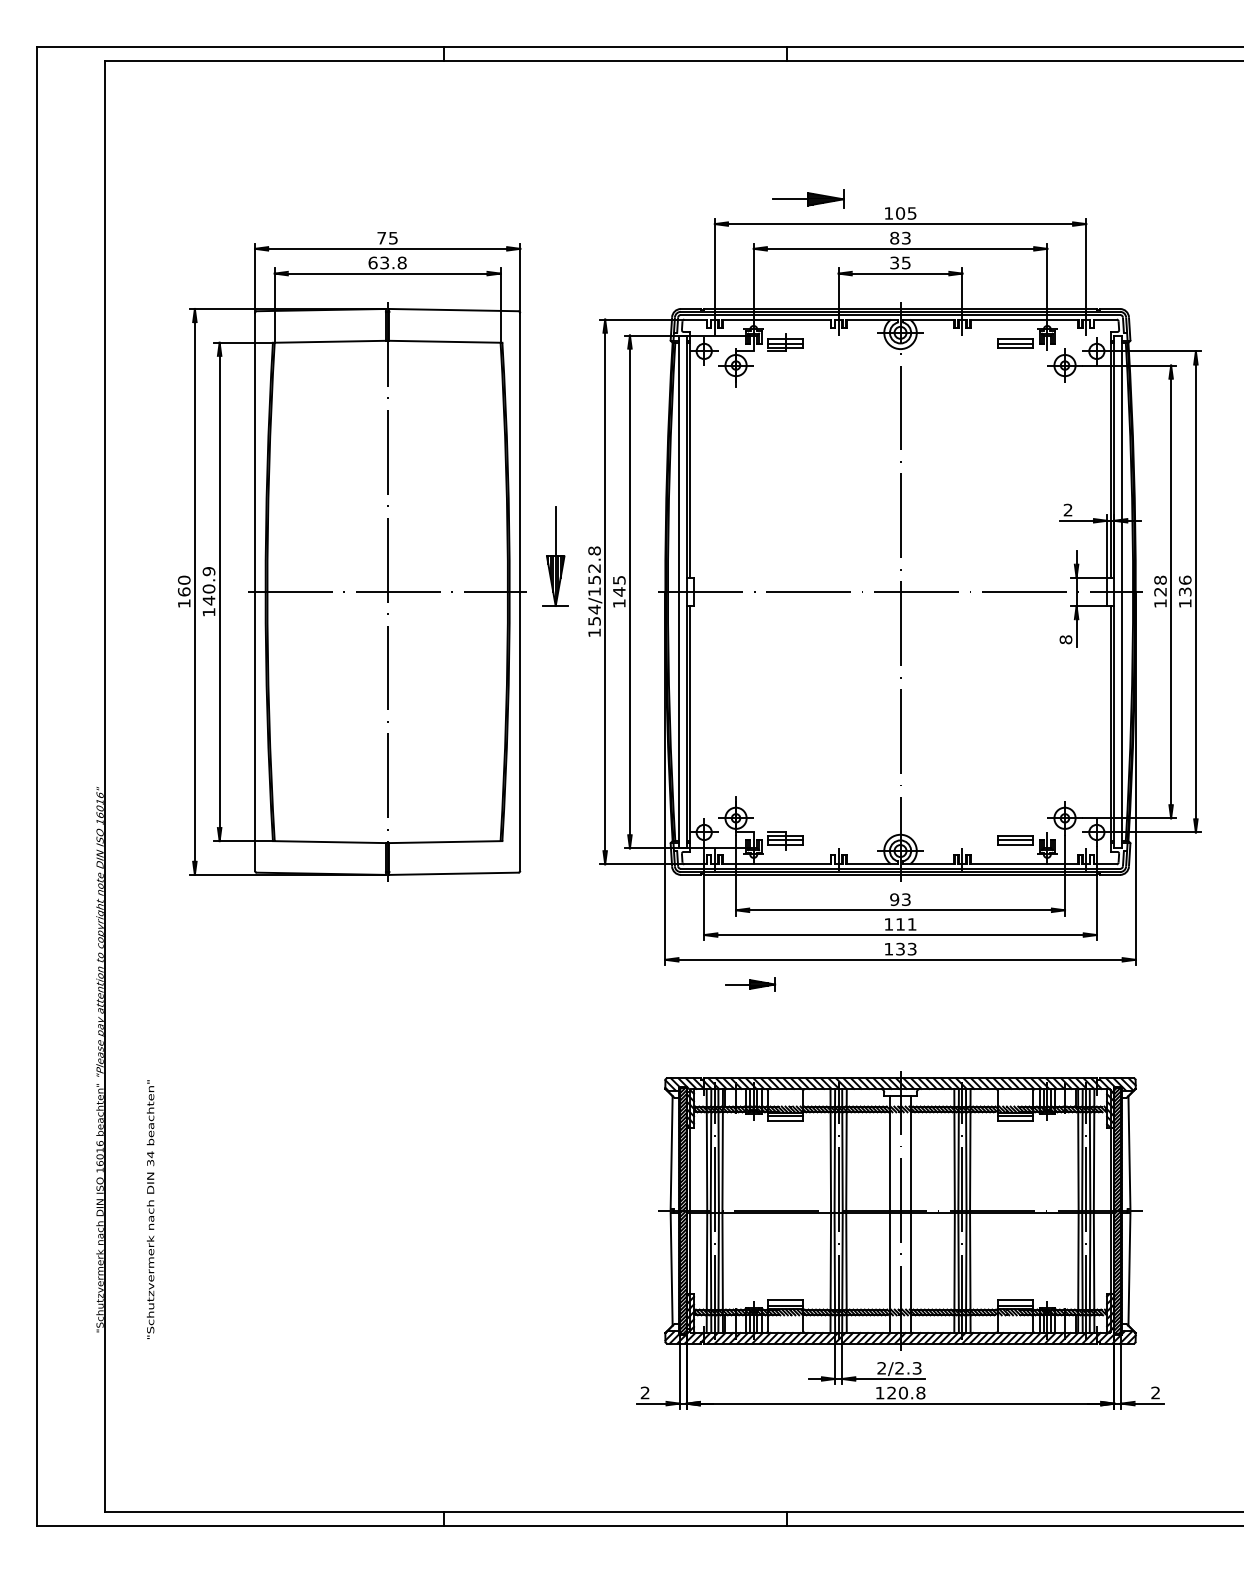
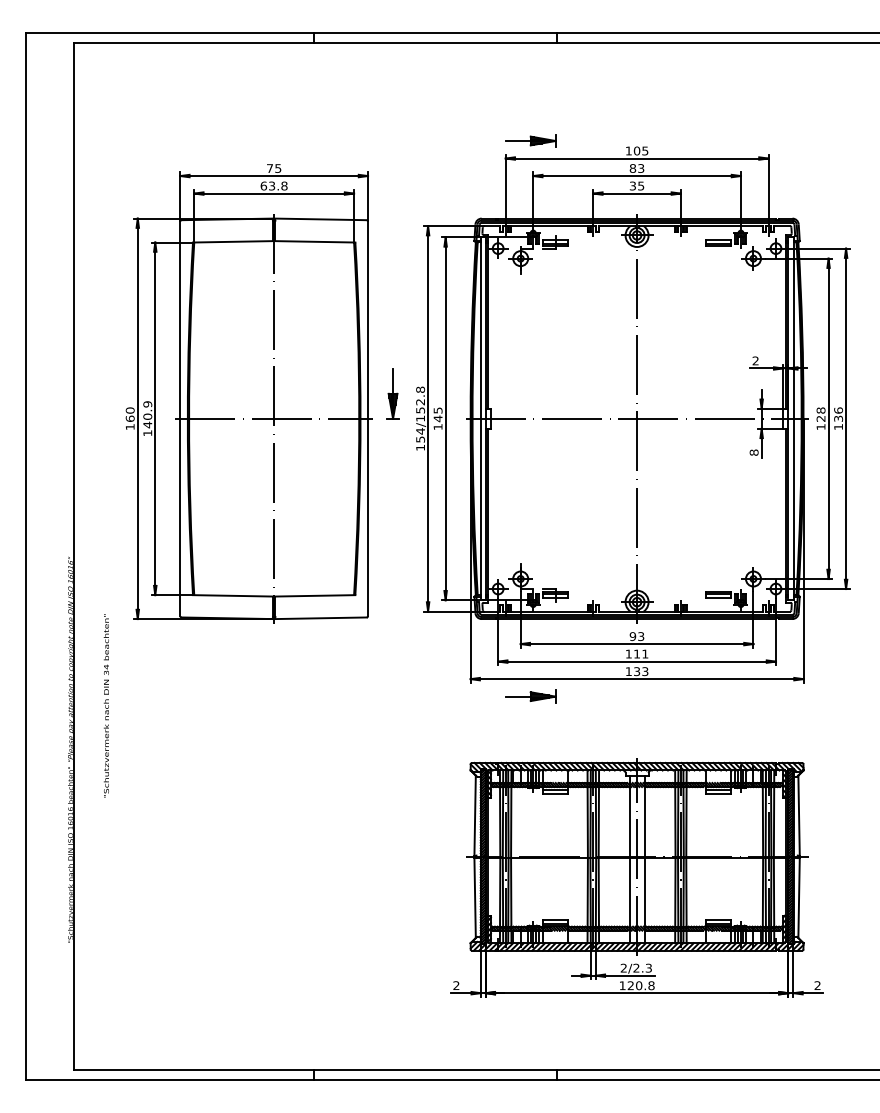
part: (807, 198) -> (530, 140), moved
part: (554, 556) -> (392, 393), size x0.71
part: (749, 984) -> (530, 696), size x1.43
text: (149, 1209) -> (105, 705), moved

